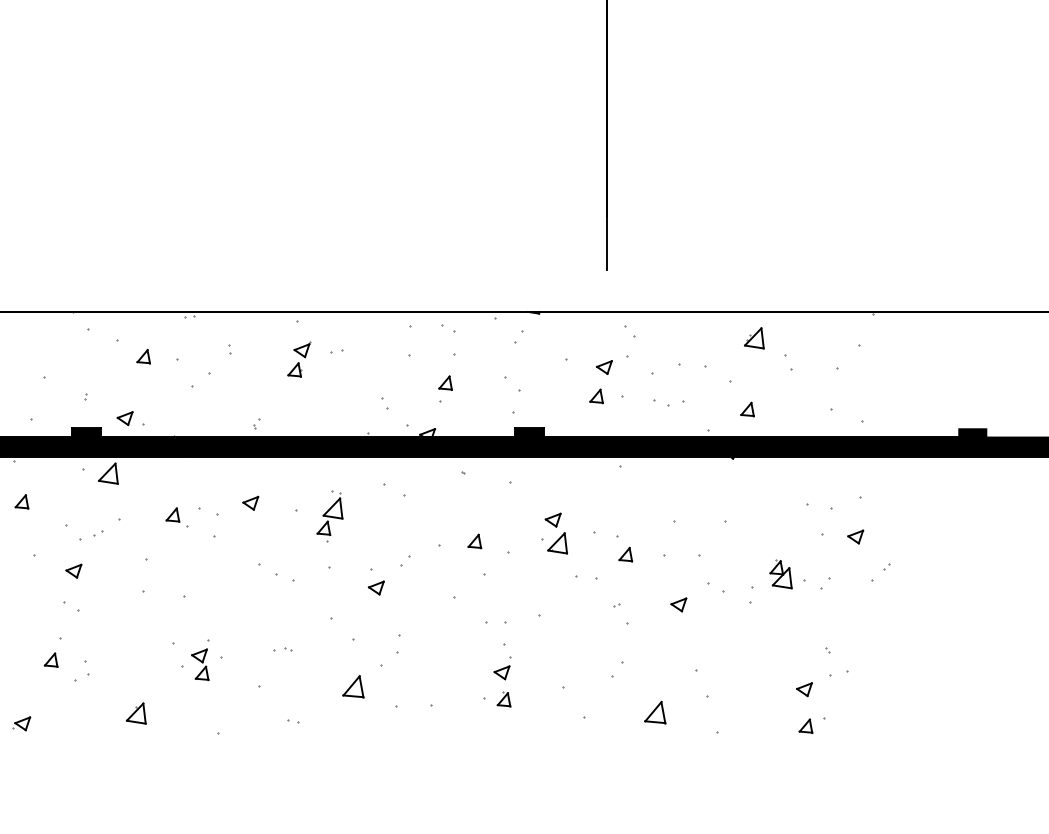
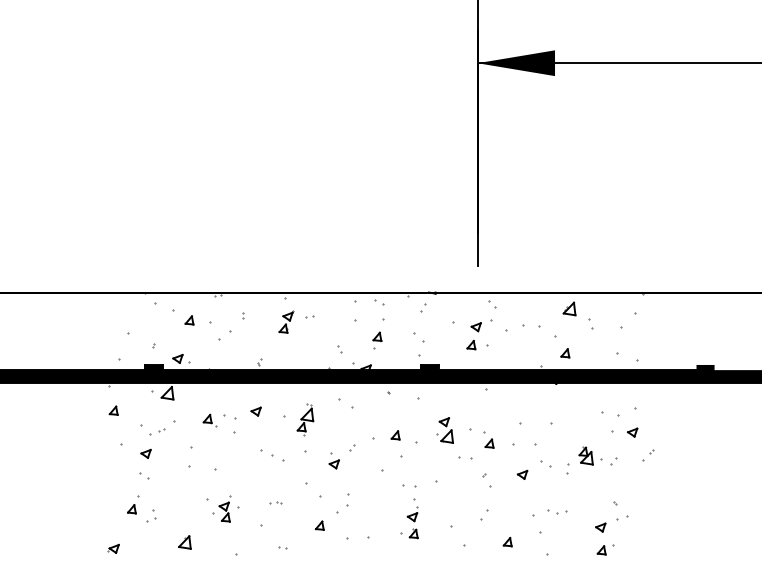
part: (669, 401) -> (557, 511), moved
part: (352, 686) -> (319, 525), size x0.62
part: (654, 713) -> (507, 542), size x0.62

